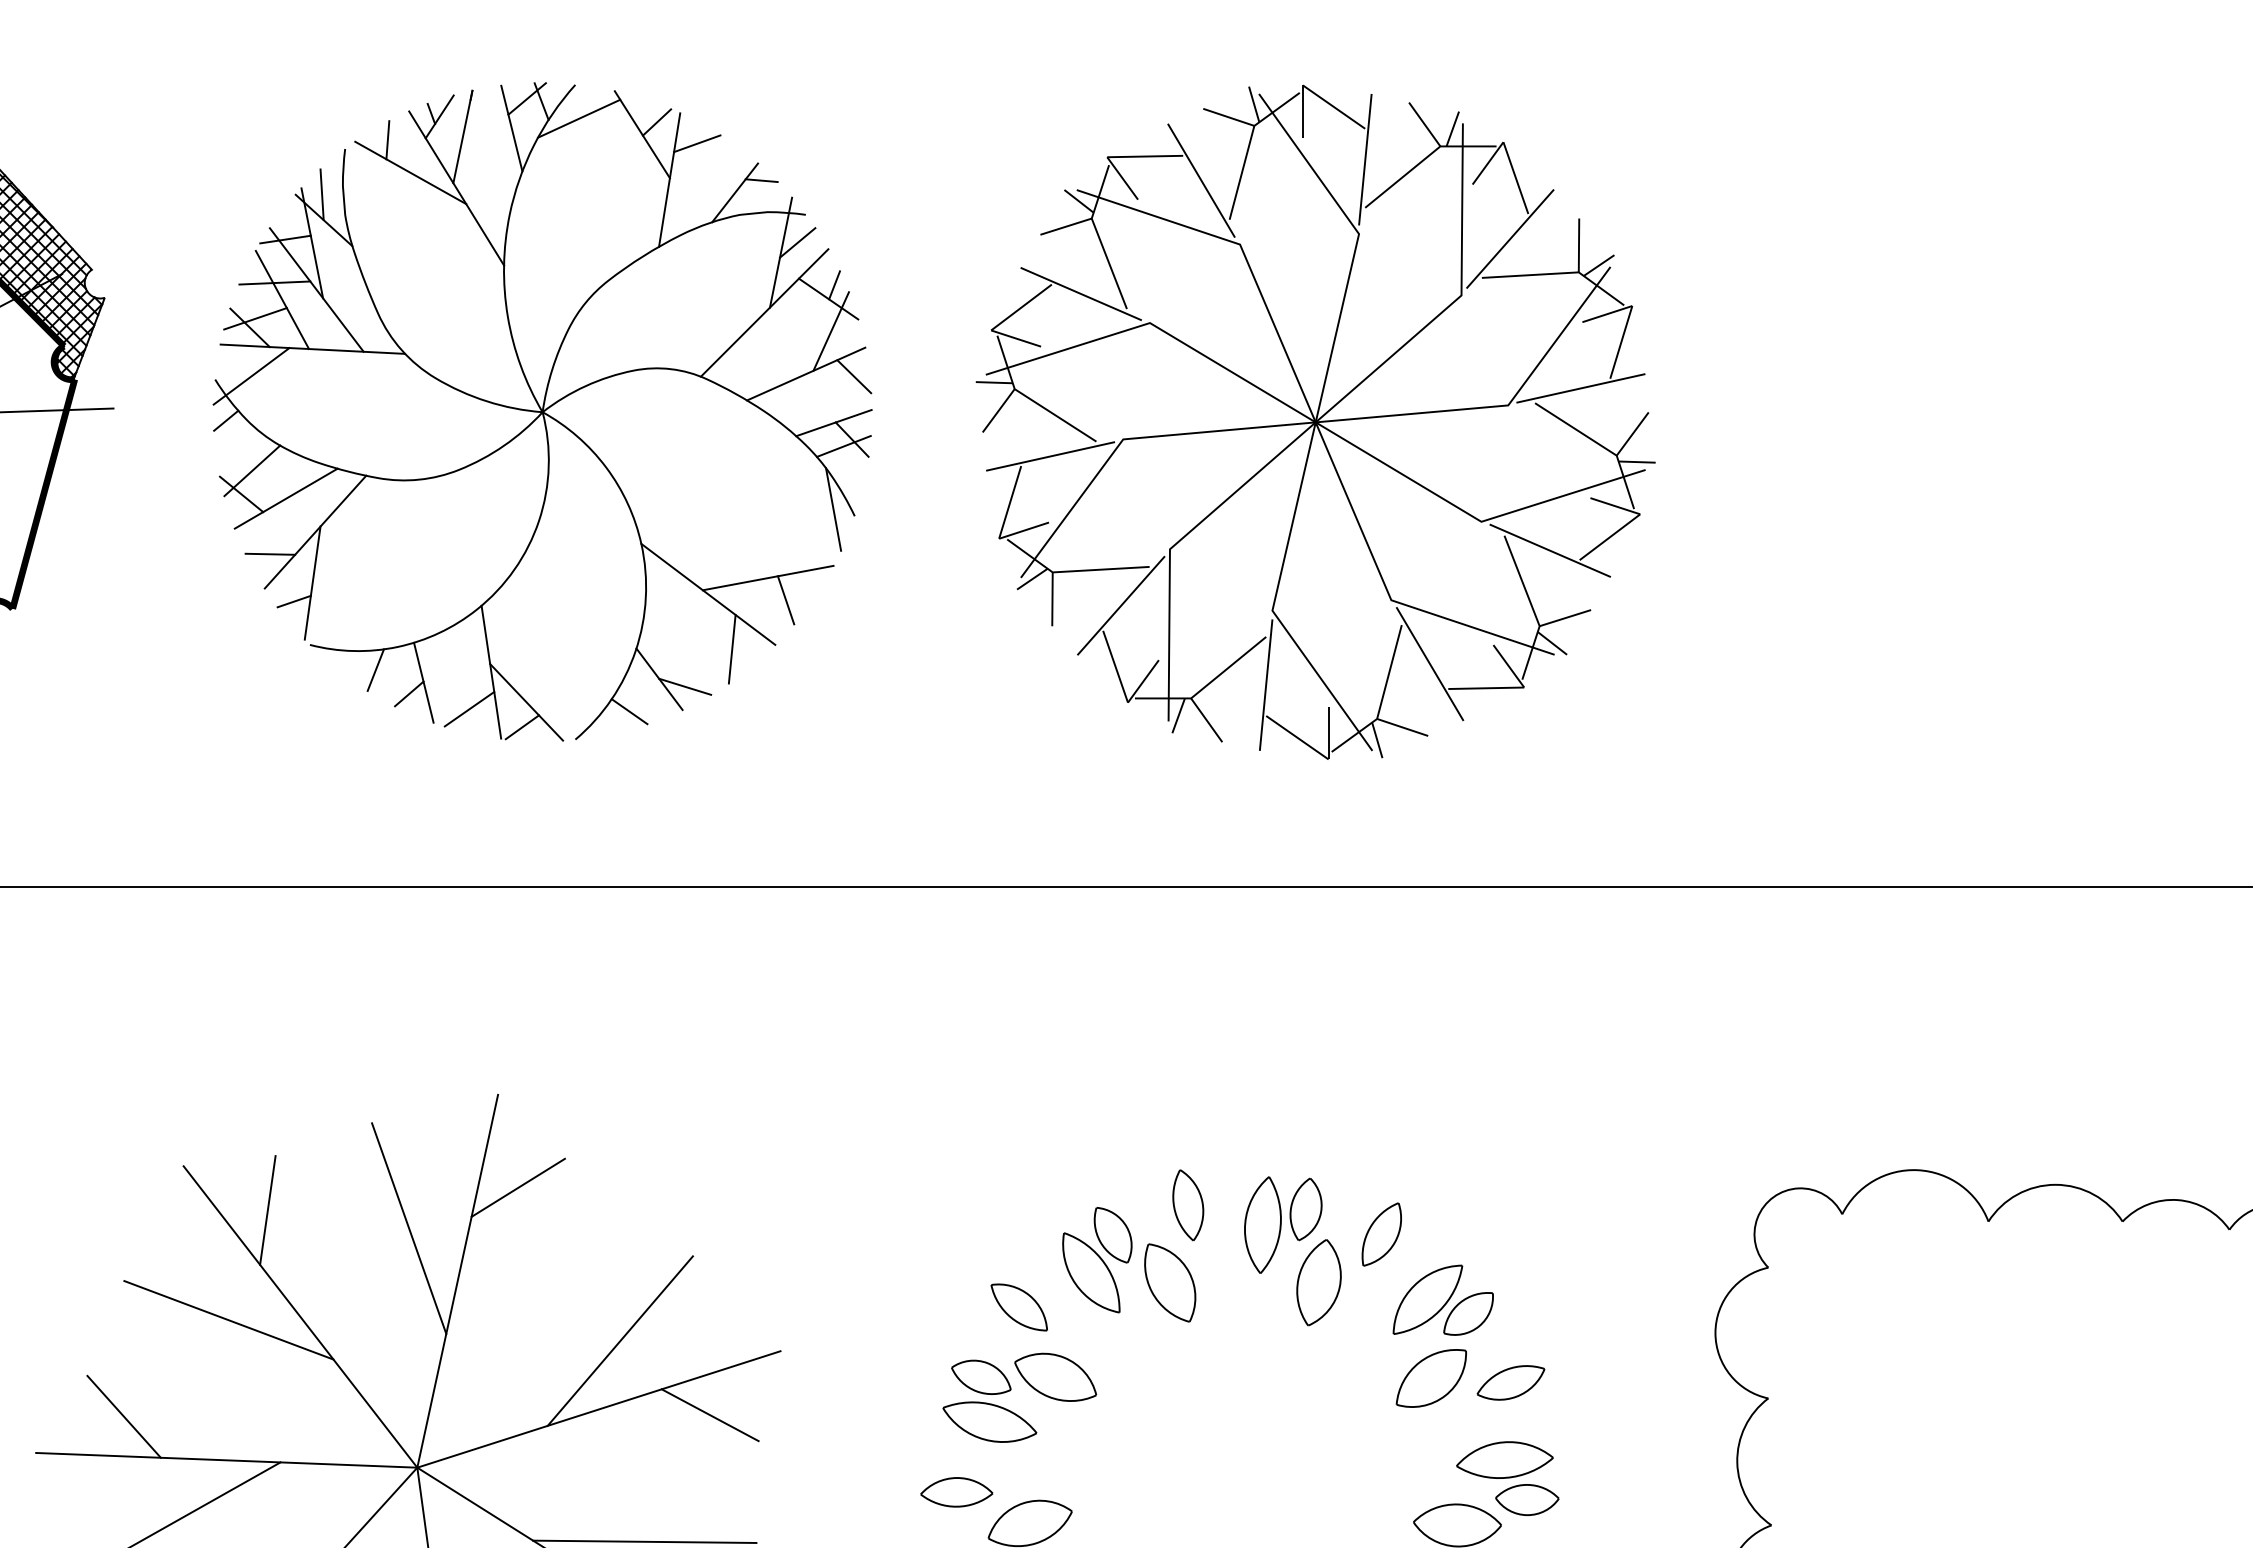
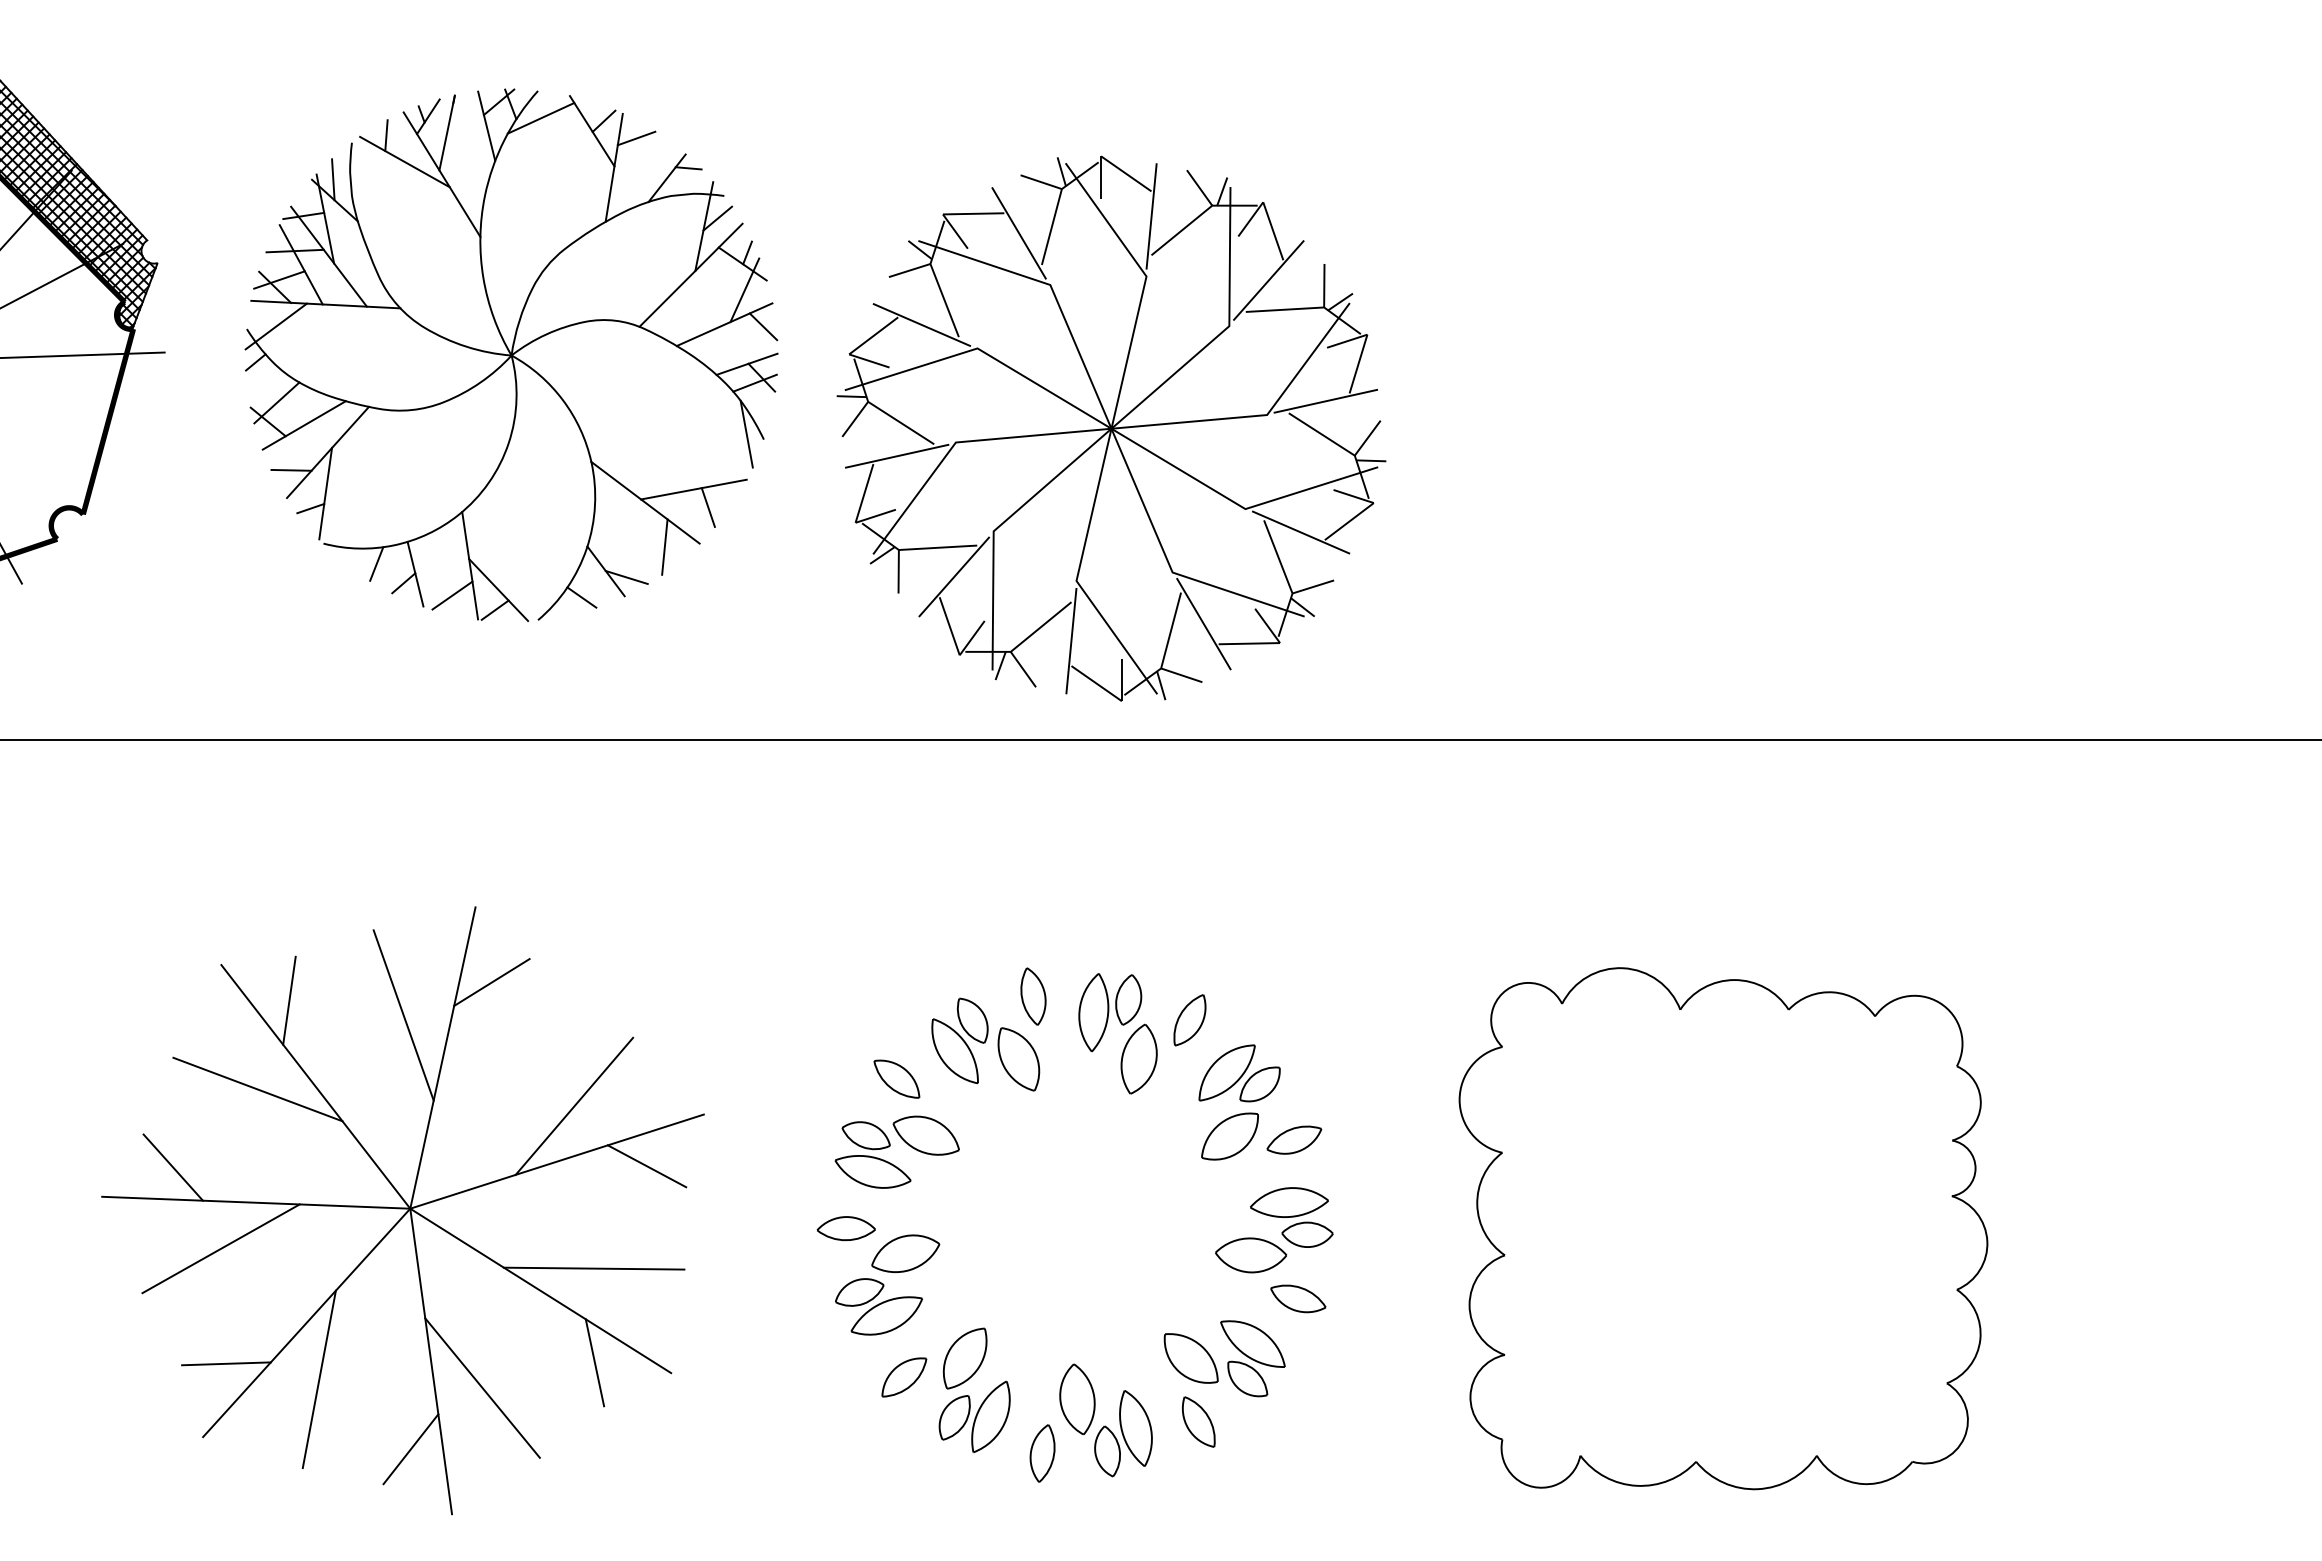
part: (1315, 422) -> (1111, 428), moved

